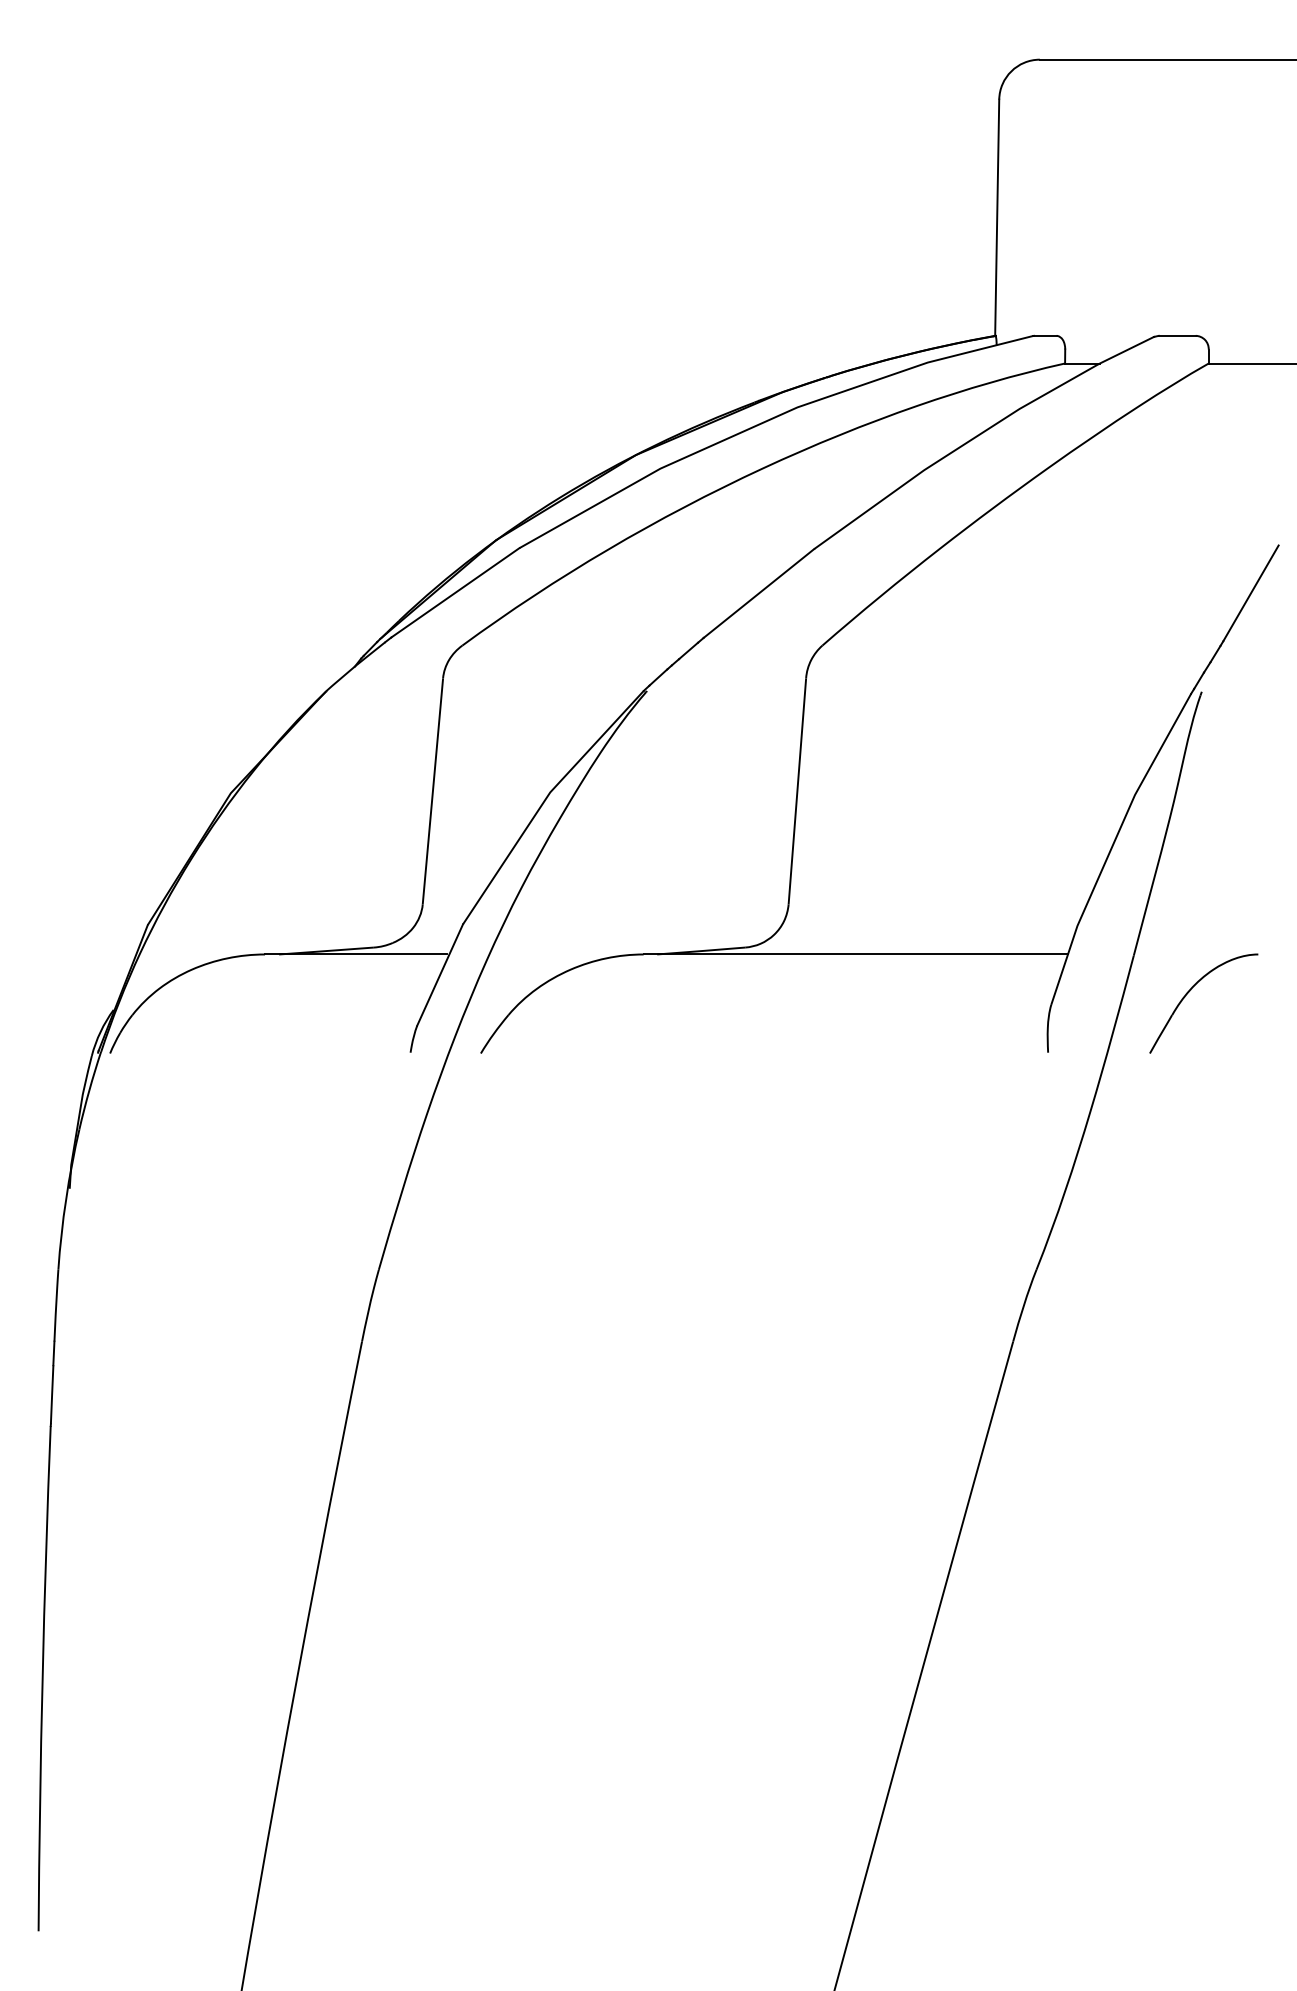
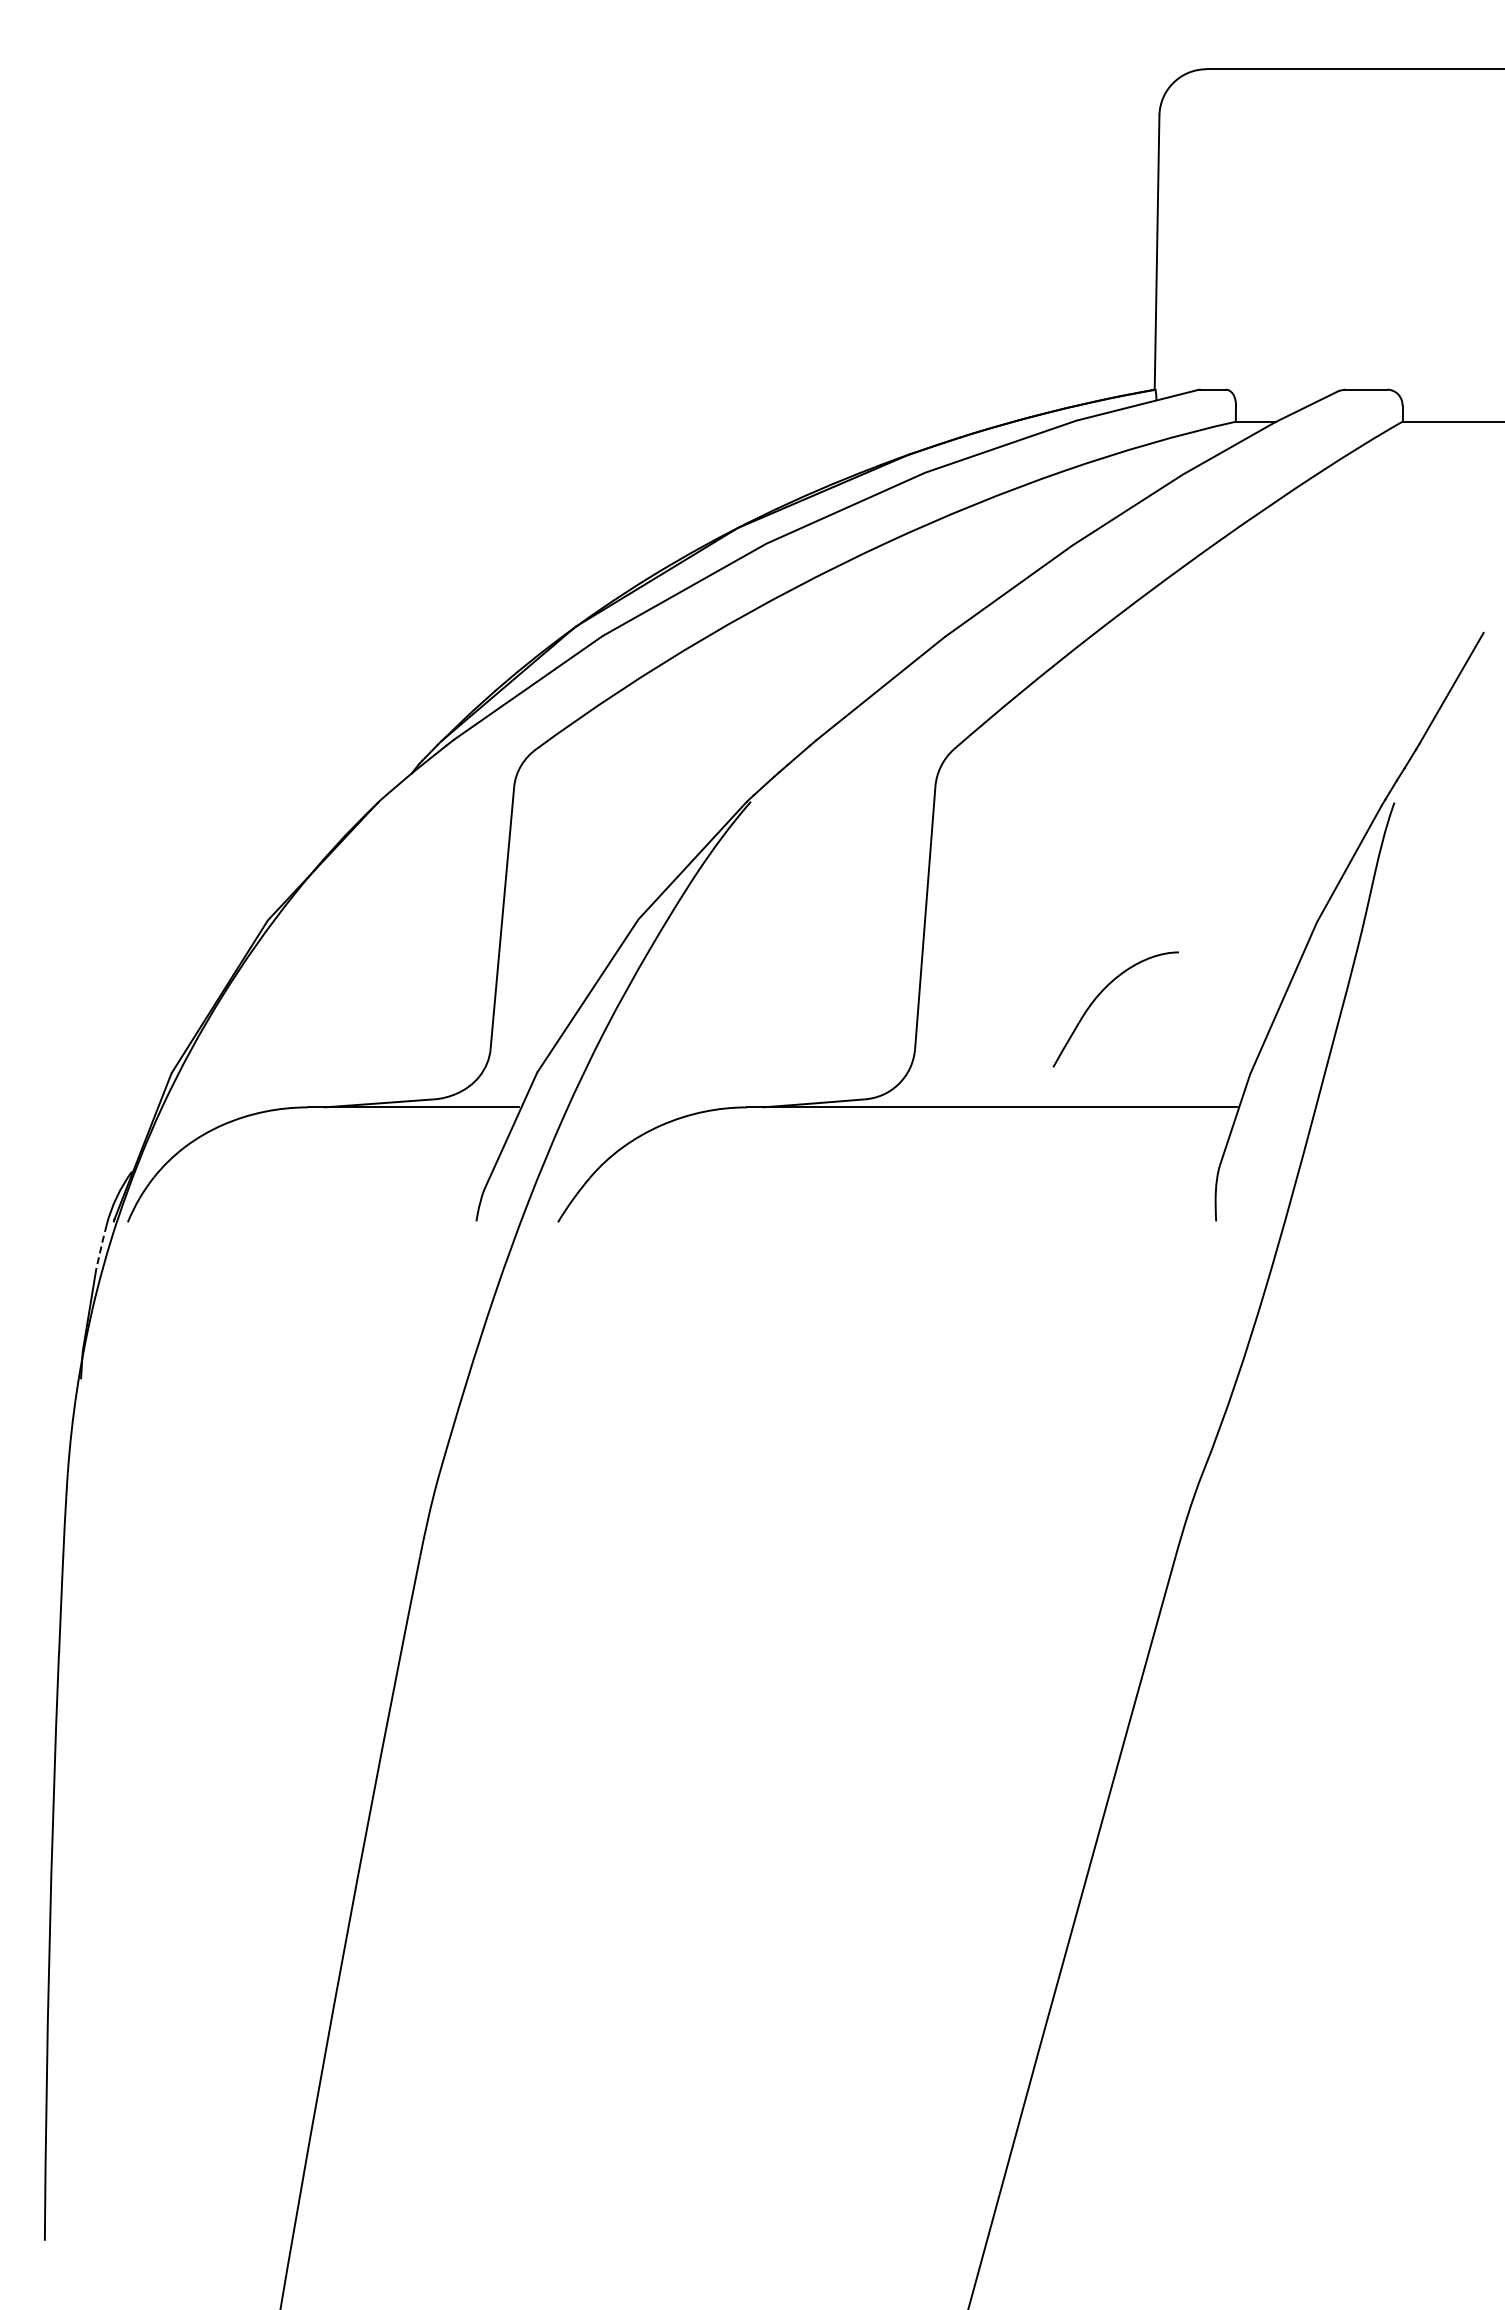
part: (1190, 990) -> (1100, 994), moved
line: (87, 1075) -> (101, 1247), solid -> dashed

